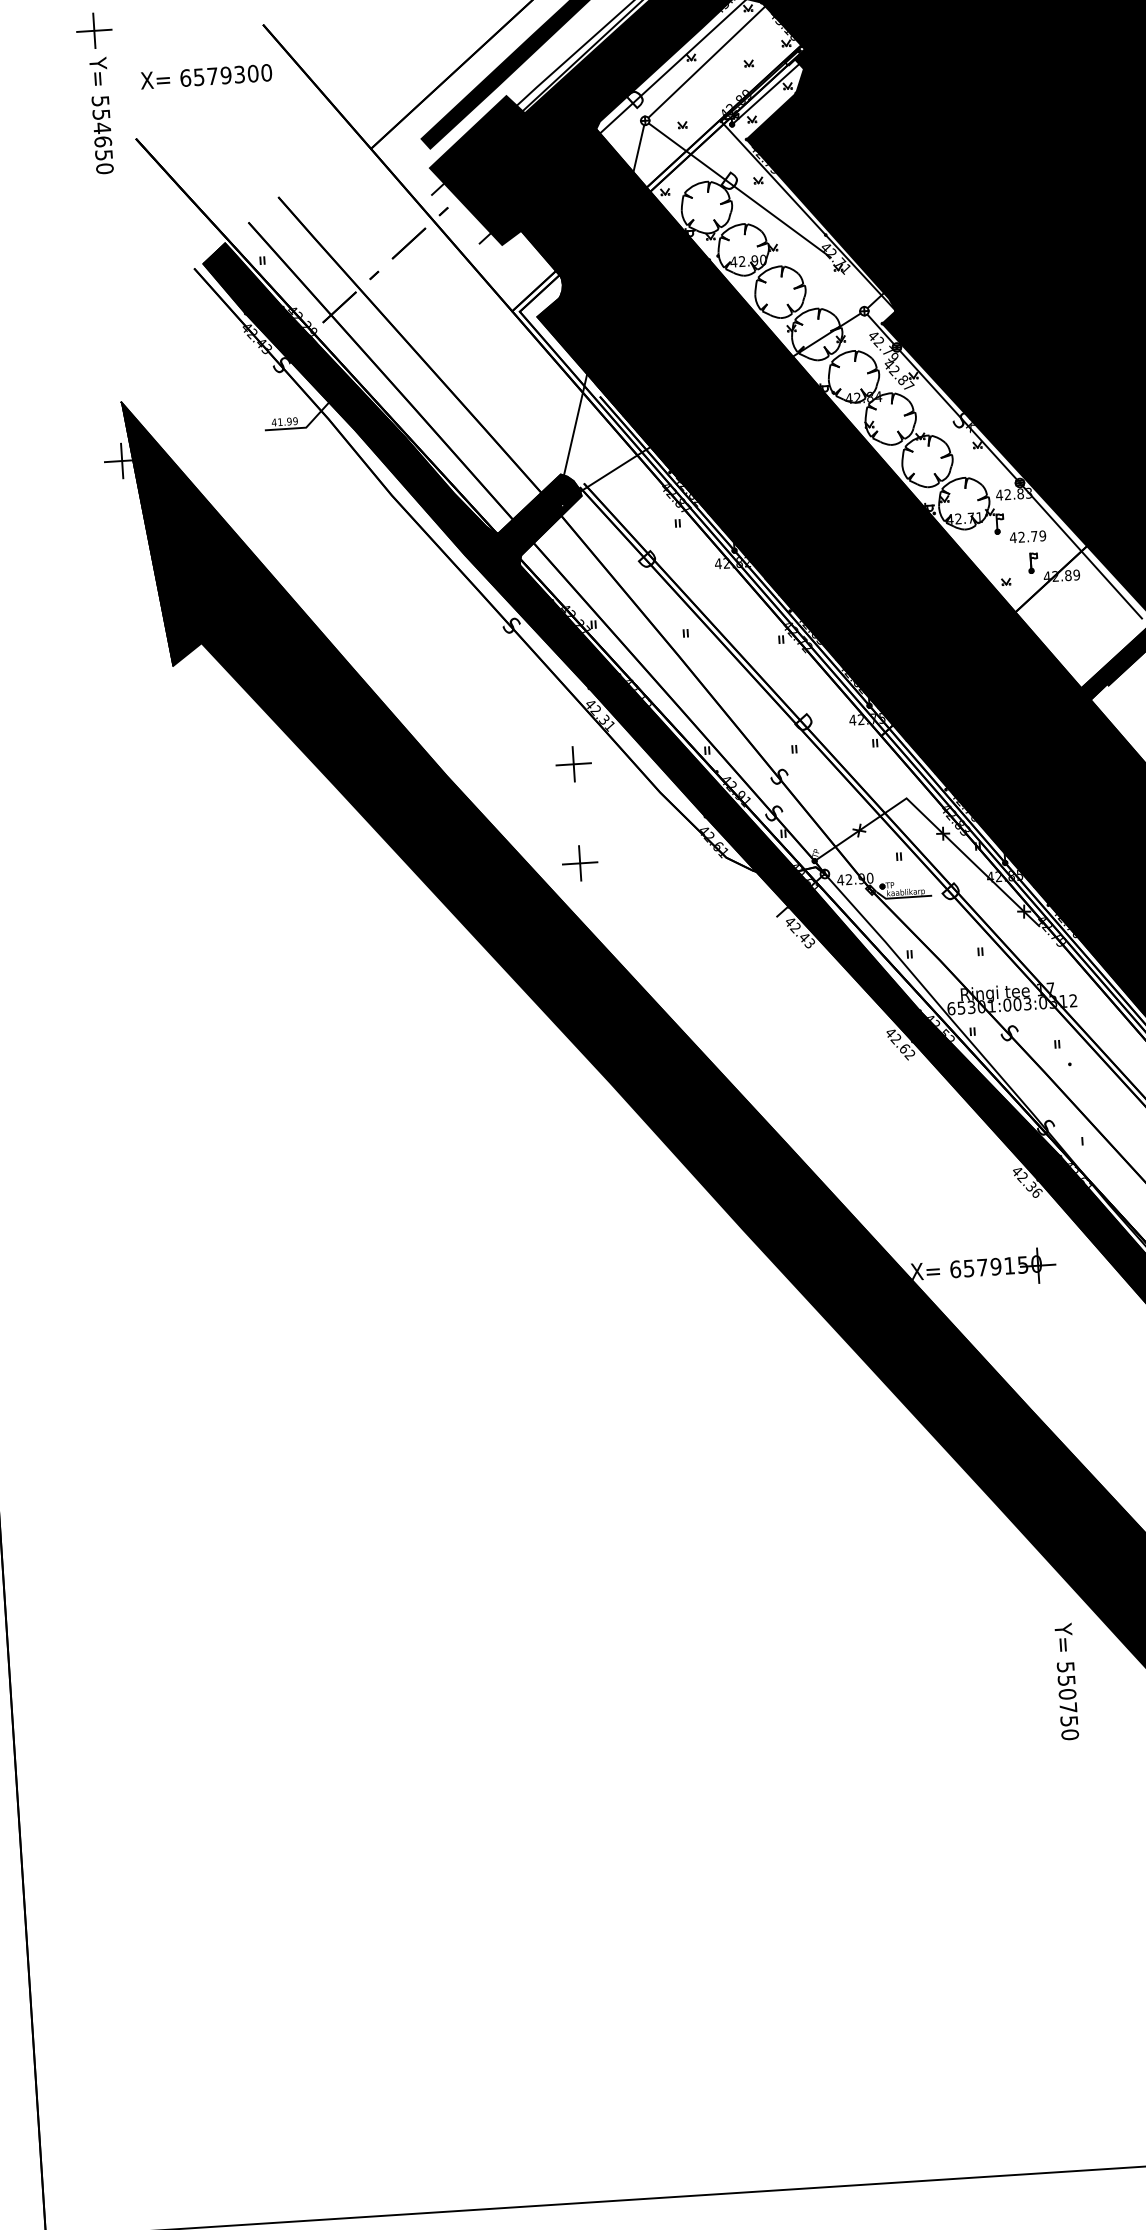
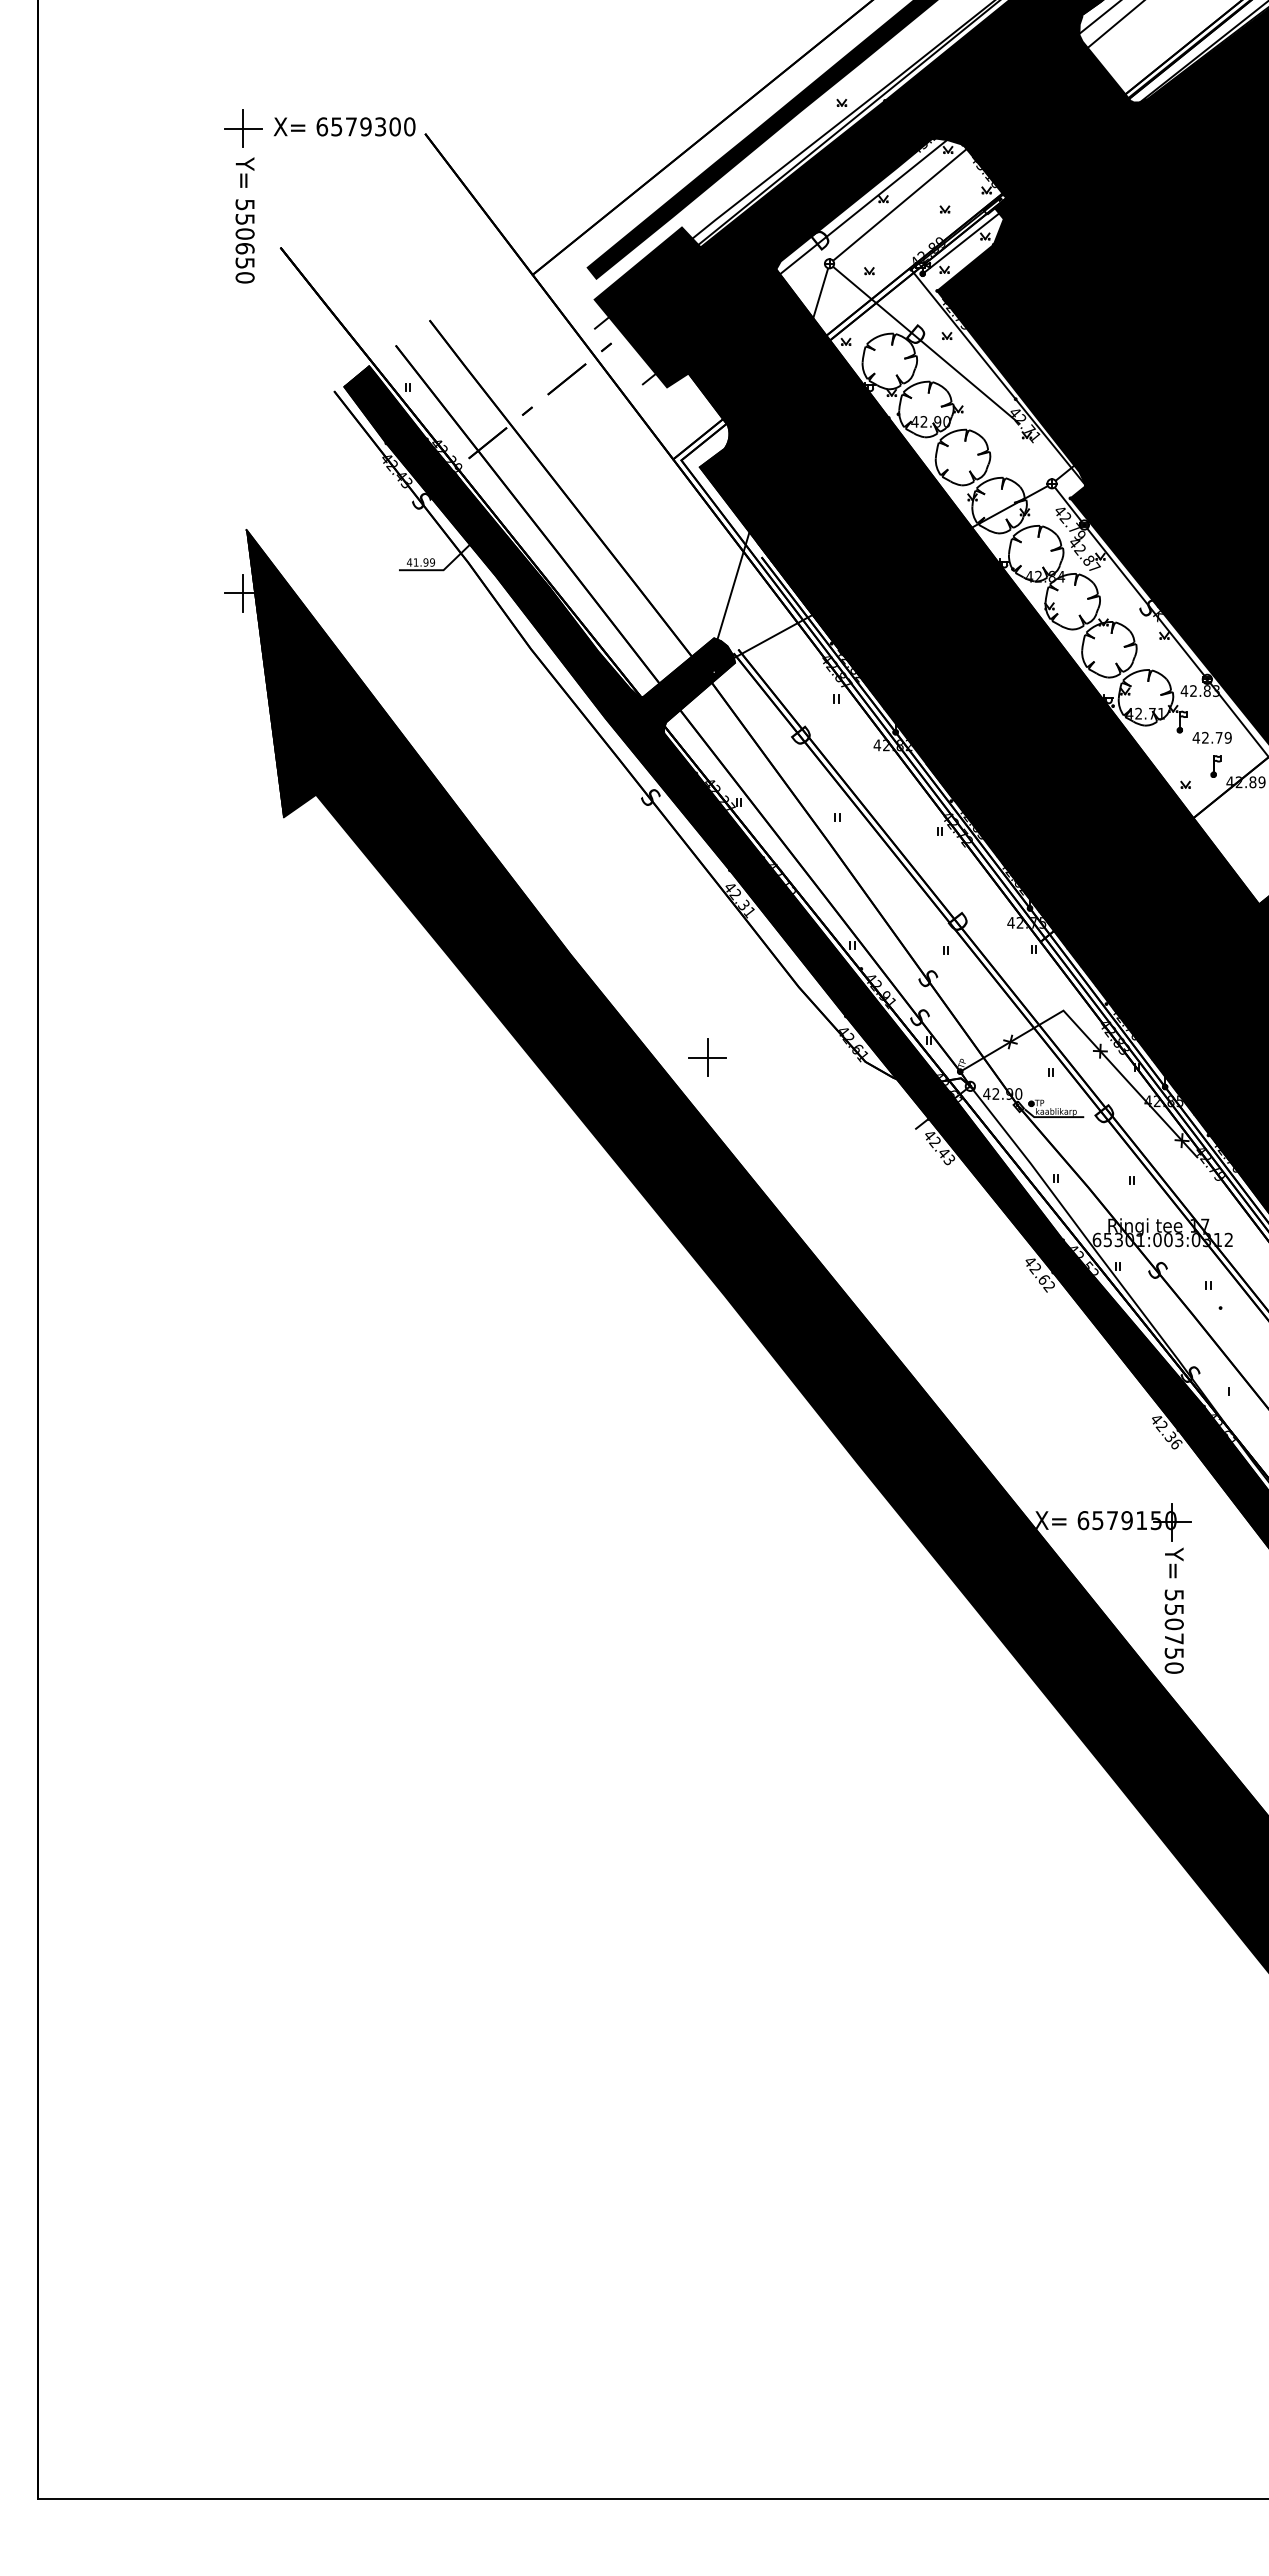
text: (206, 76) -> (344, 126), moved
text: (101, 128) -> (244, 234), 554650 -> 550650
part: (573, 763) -> (707, 950), removed
text: (1065, 1681) -> (1173, 1610), moved

